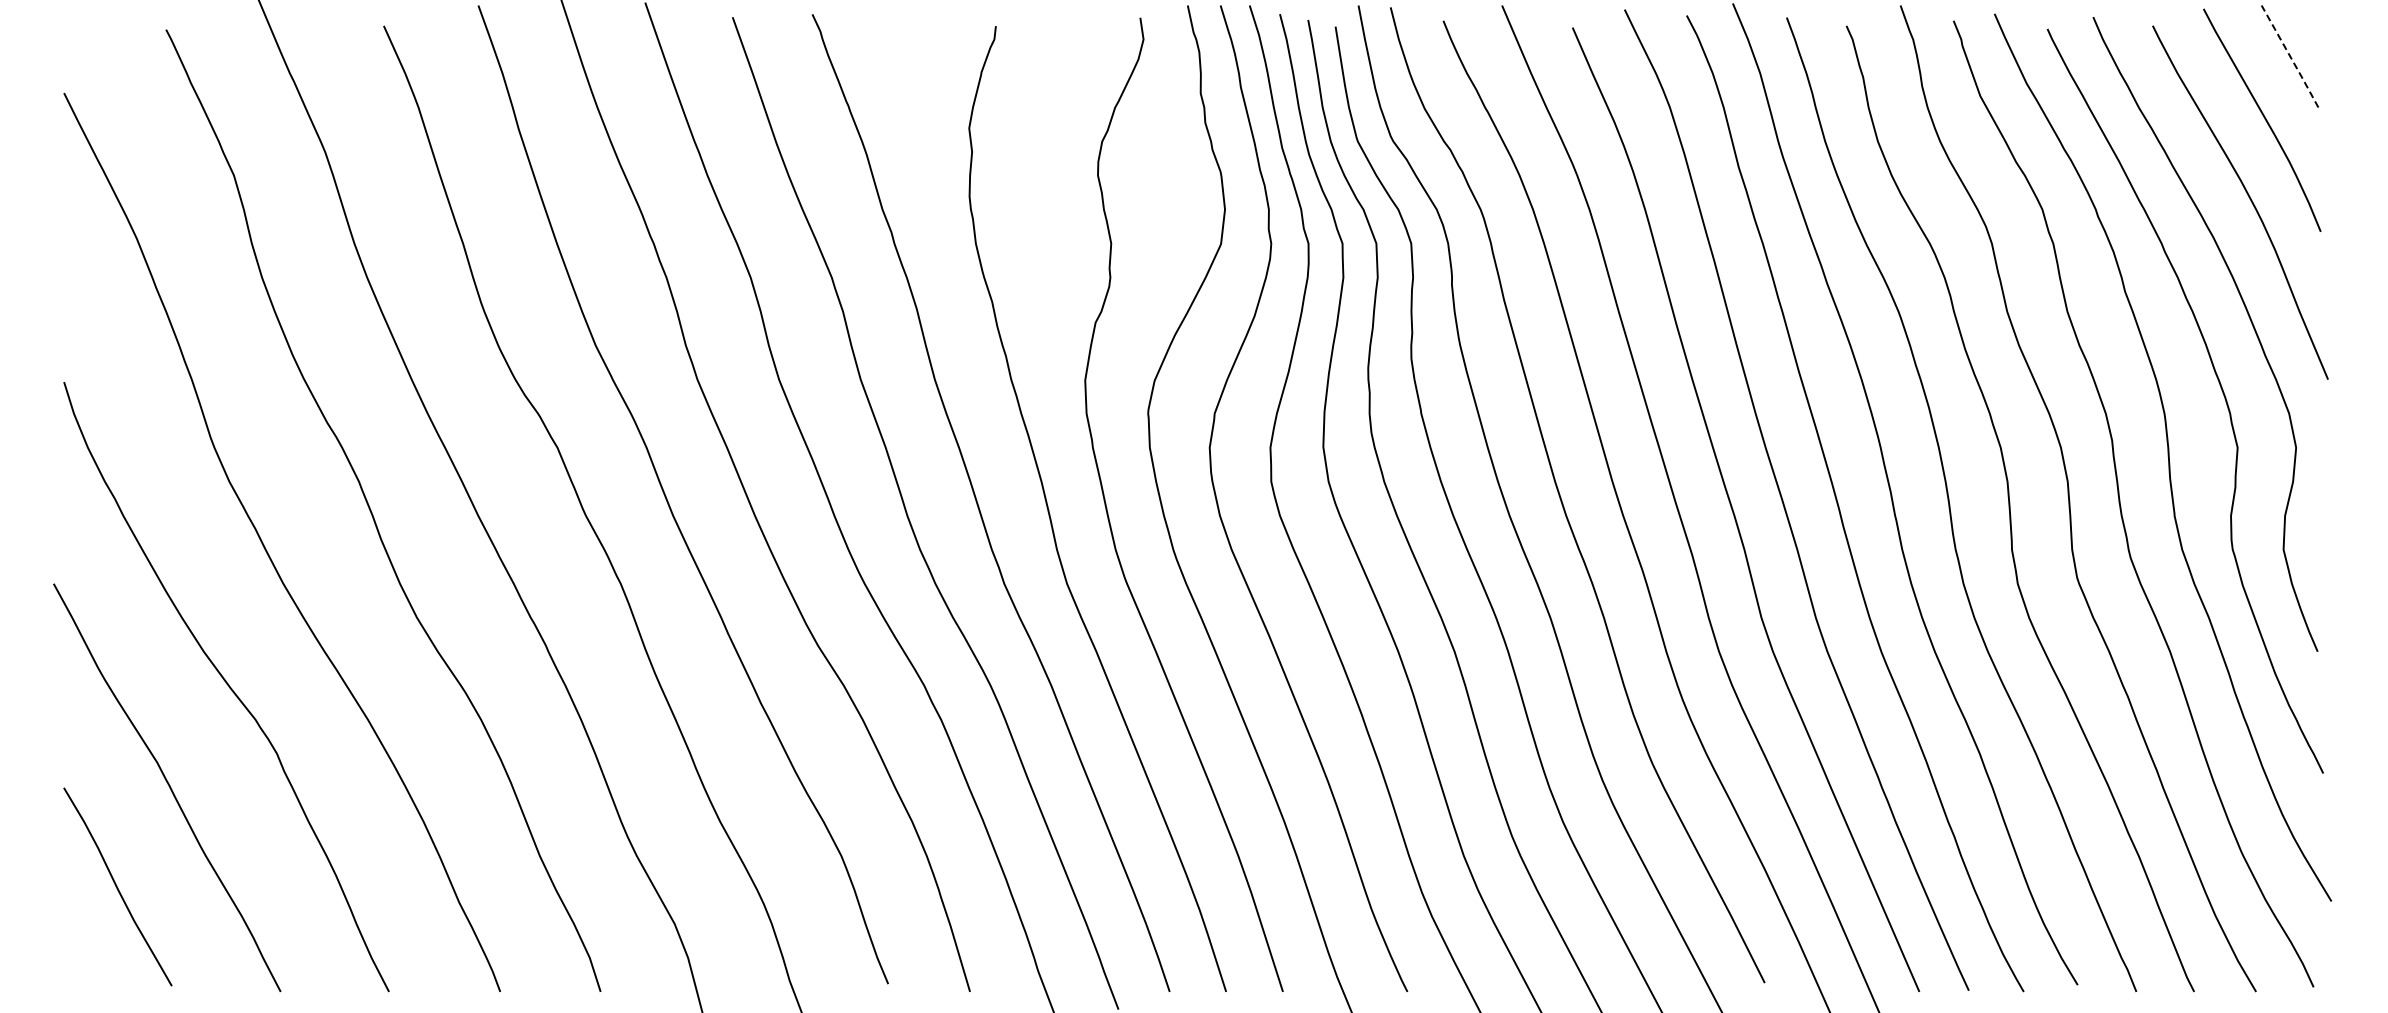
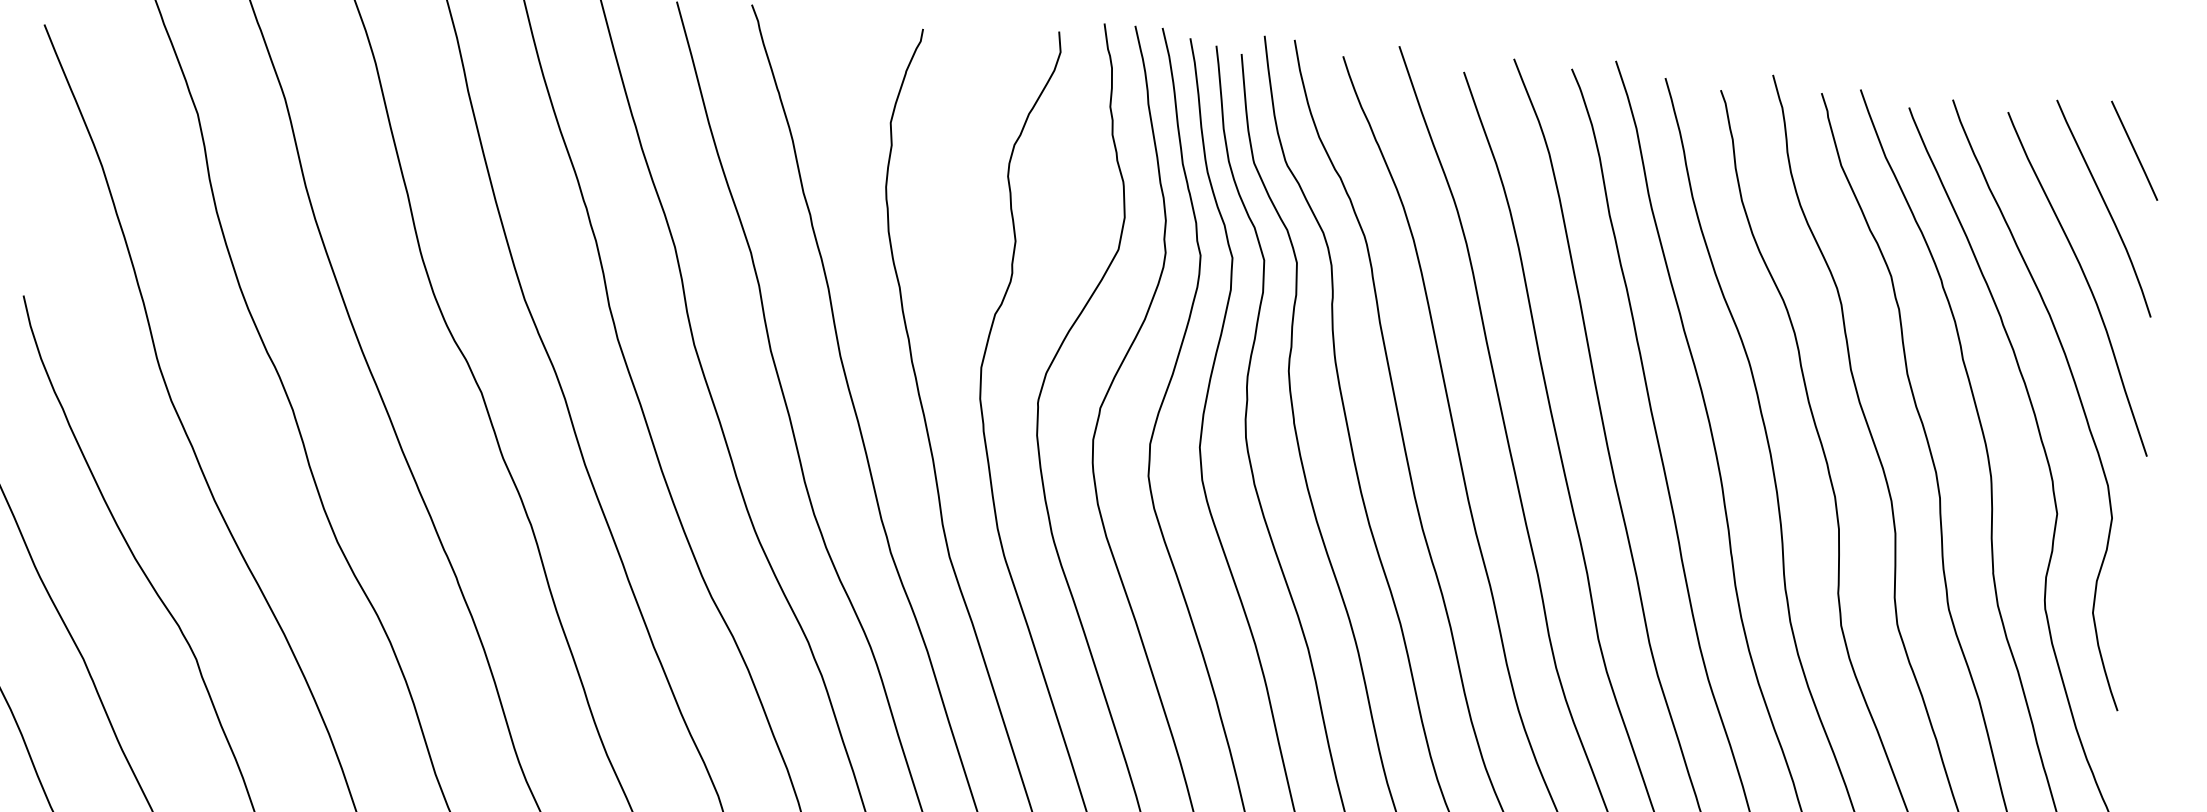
line: (2290, 56) -> (2135, 150), dashed -> solid

